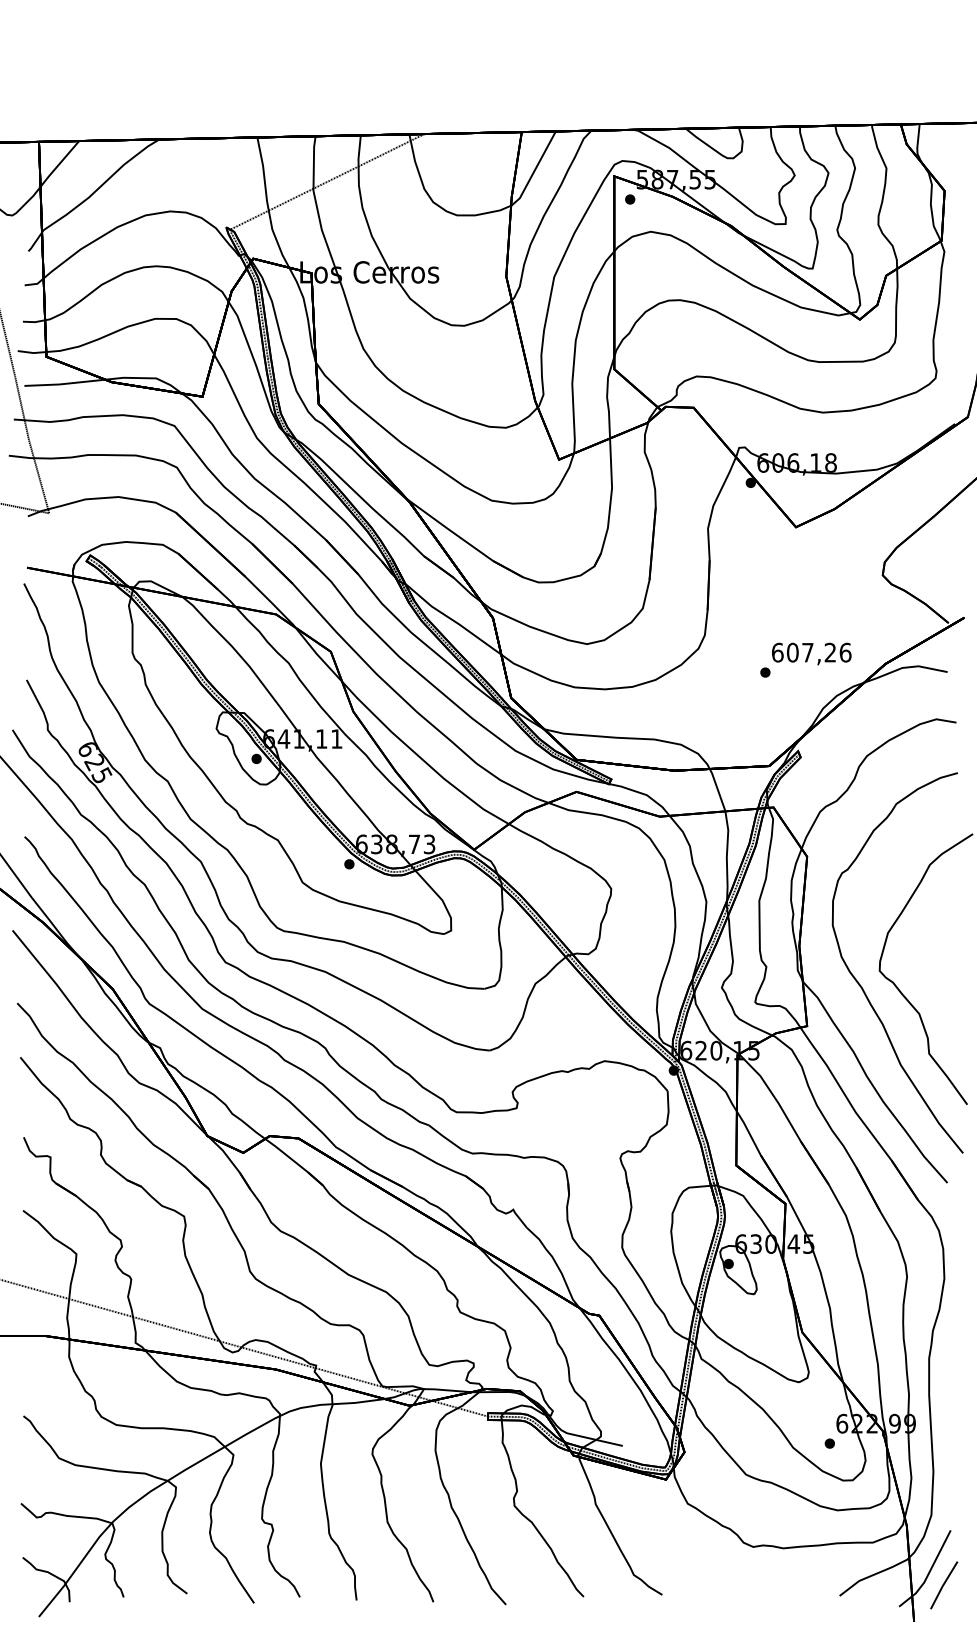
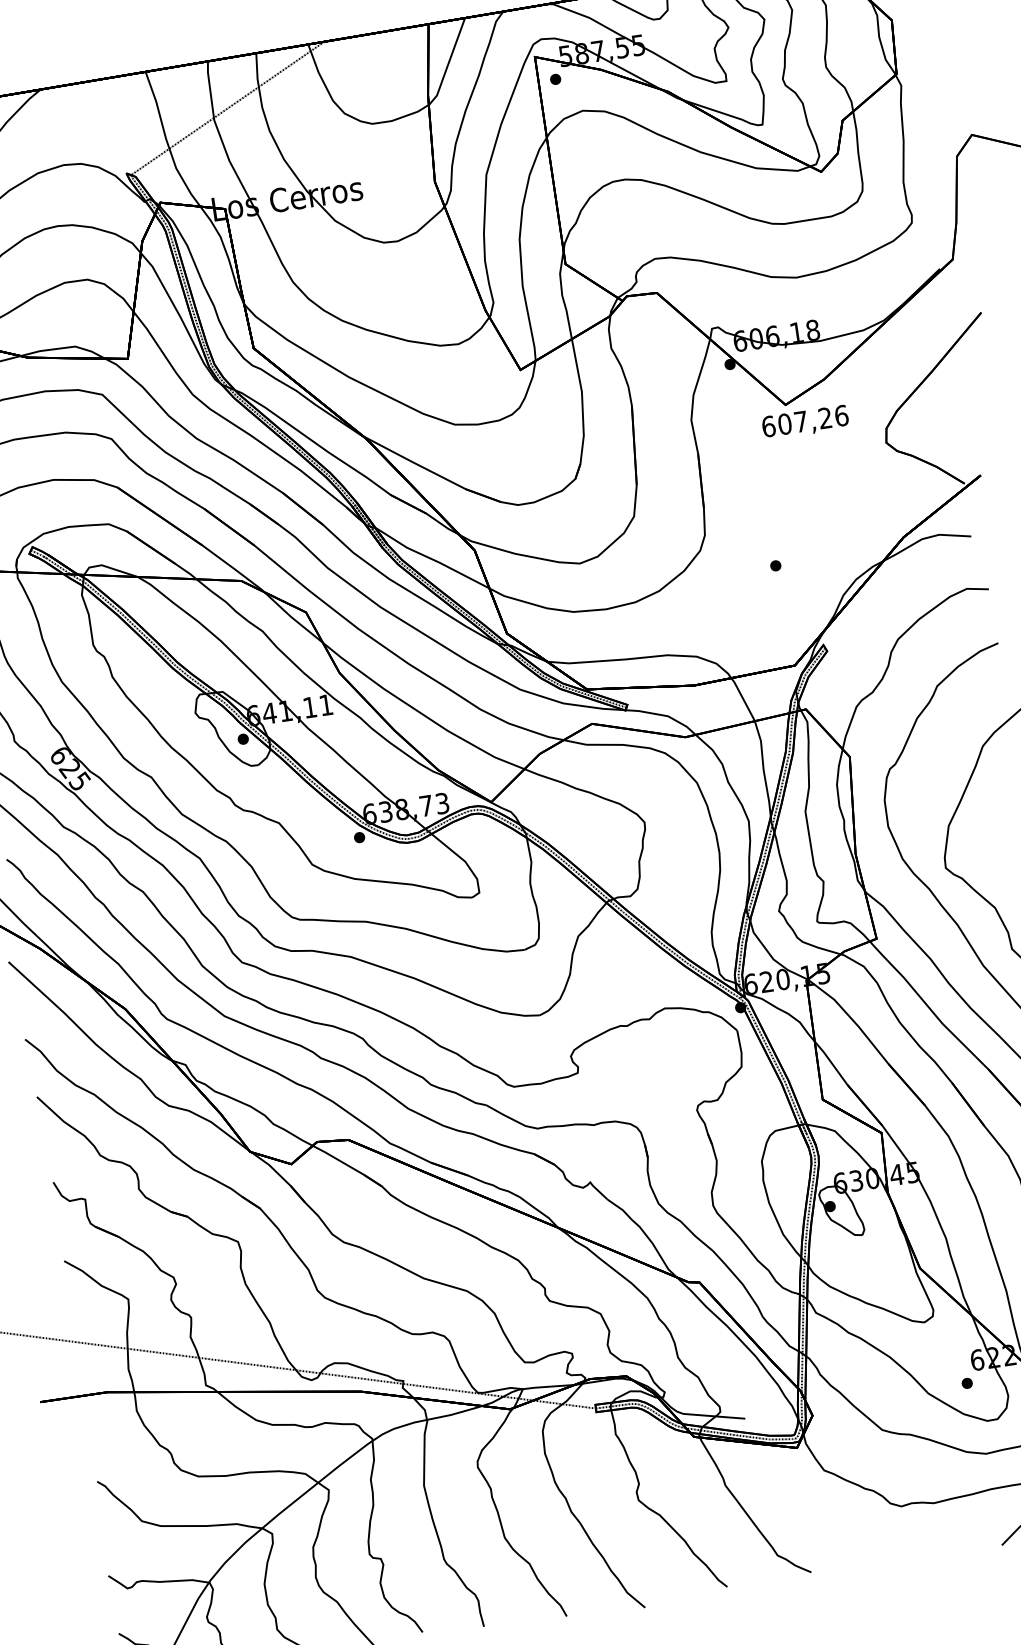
text: (811, 653) -> (805, 422), moved

